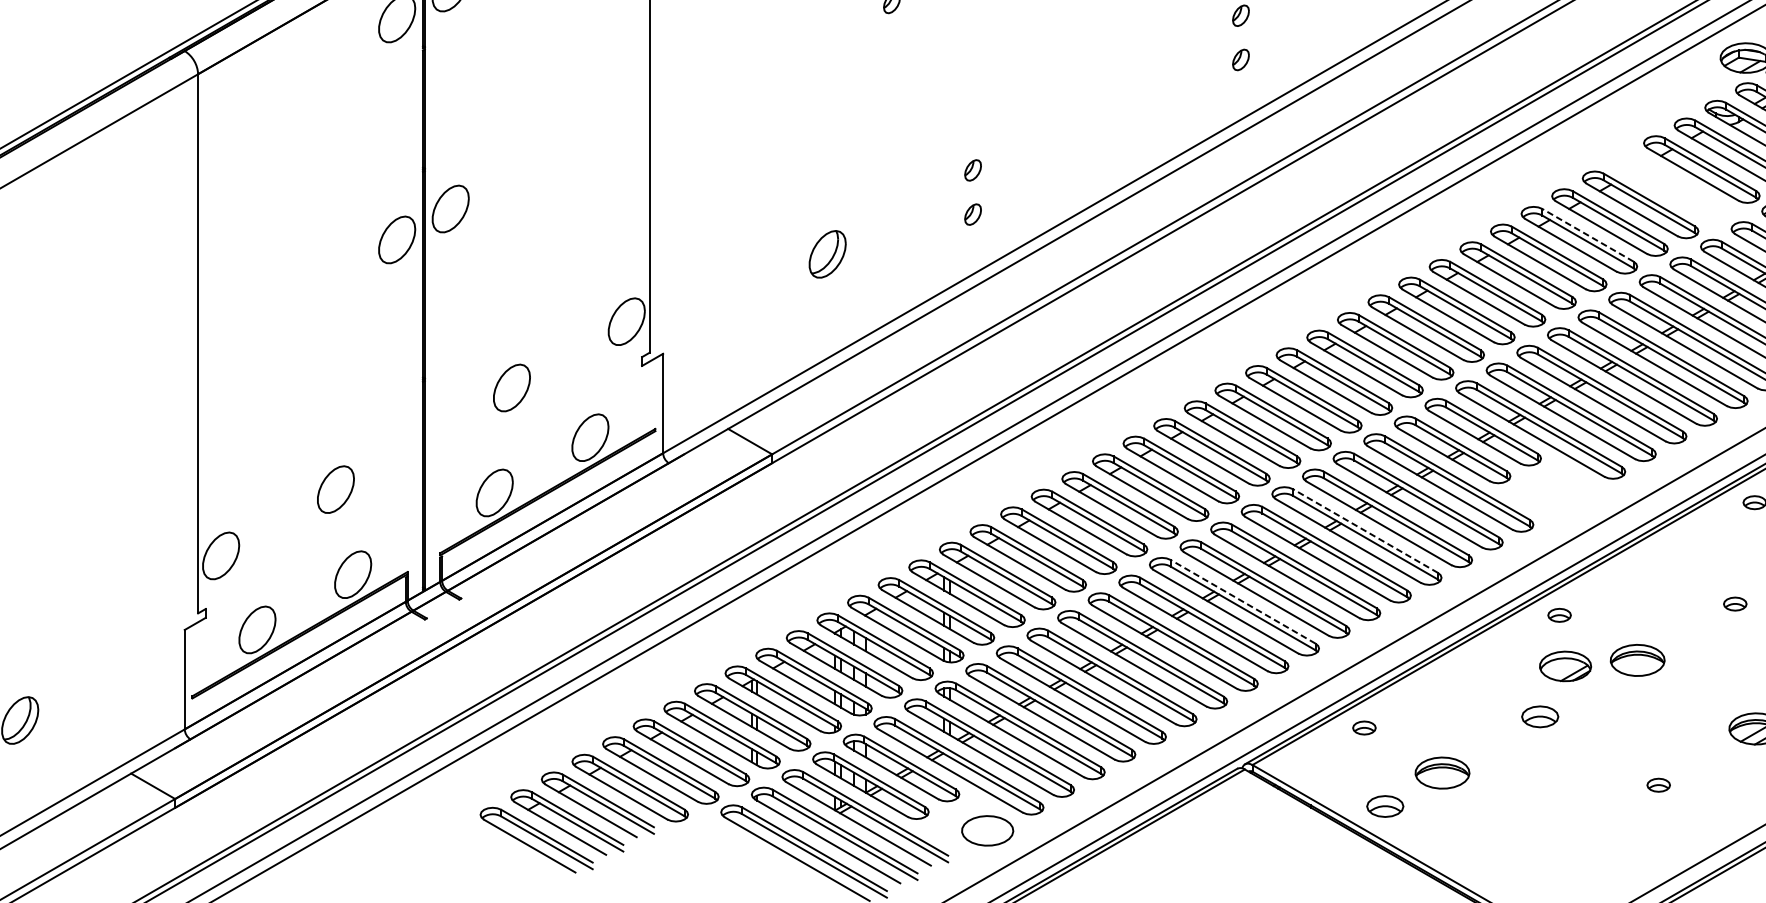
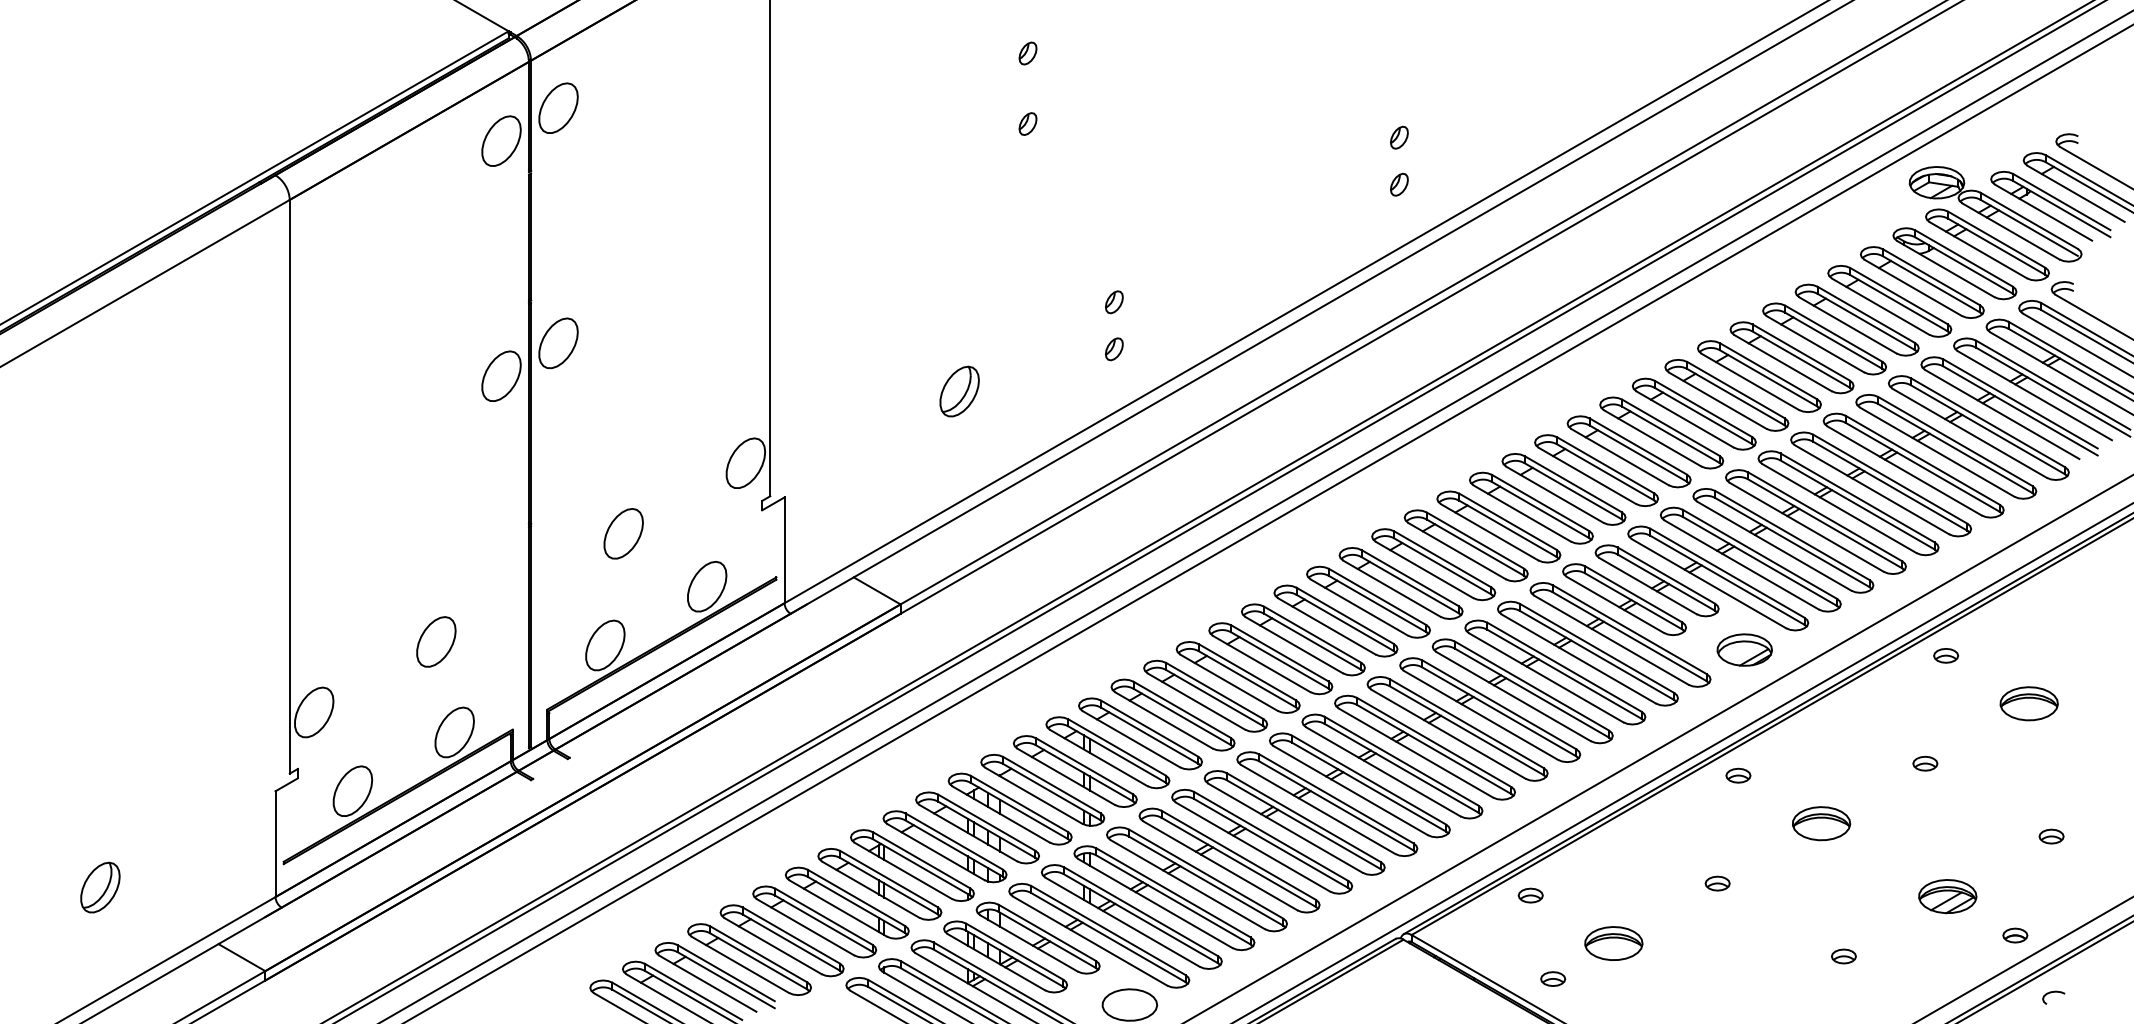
part: (1670, 186) -> (1856, 319), added
line: (1587, 235) -> (1768, 371), dashed -> solid
line: (1365, 530) -> (1531, 685), dashed -> solid
line: (1242, 601) -> (1401, 761), dashed -> solid
part: (1565, 665) -> (1744, 649), moved
part: (1539, 716) -> (1717, 883), size x0.62
part: (1385, 805) -> (1553, 978), size x0.62

